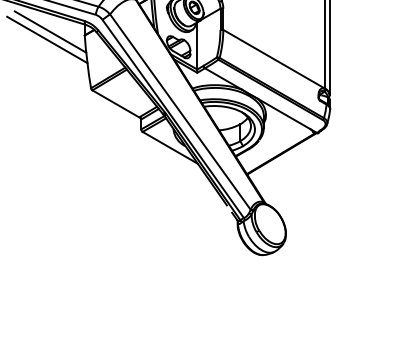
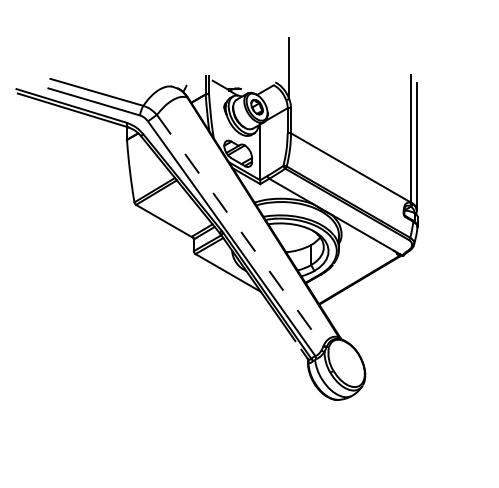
line: (50, 31) -> (86, 135), removed
line: (47, 39) -> (82, 144), removed
line: (180, 111) -> (240, 230), solid -> dashed

